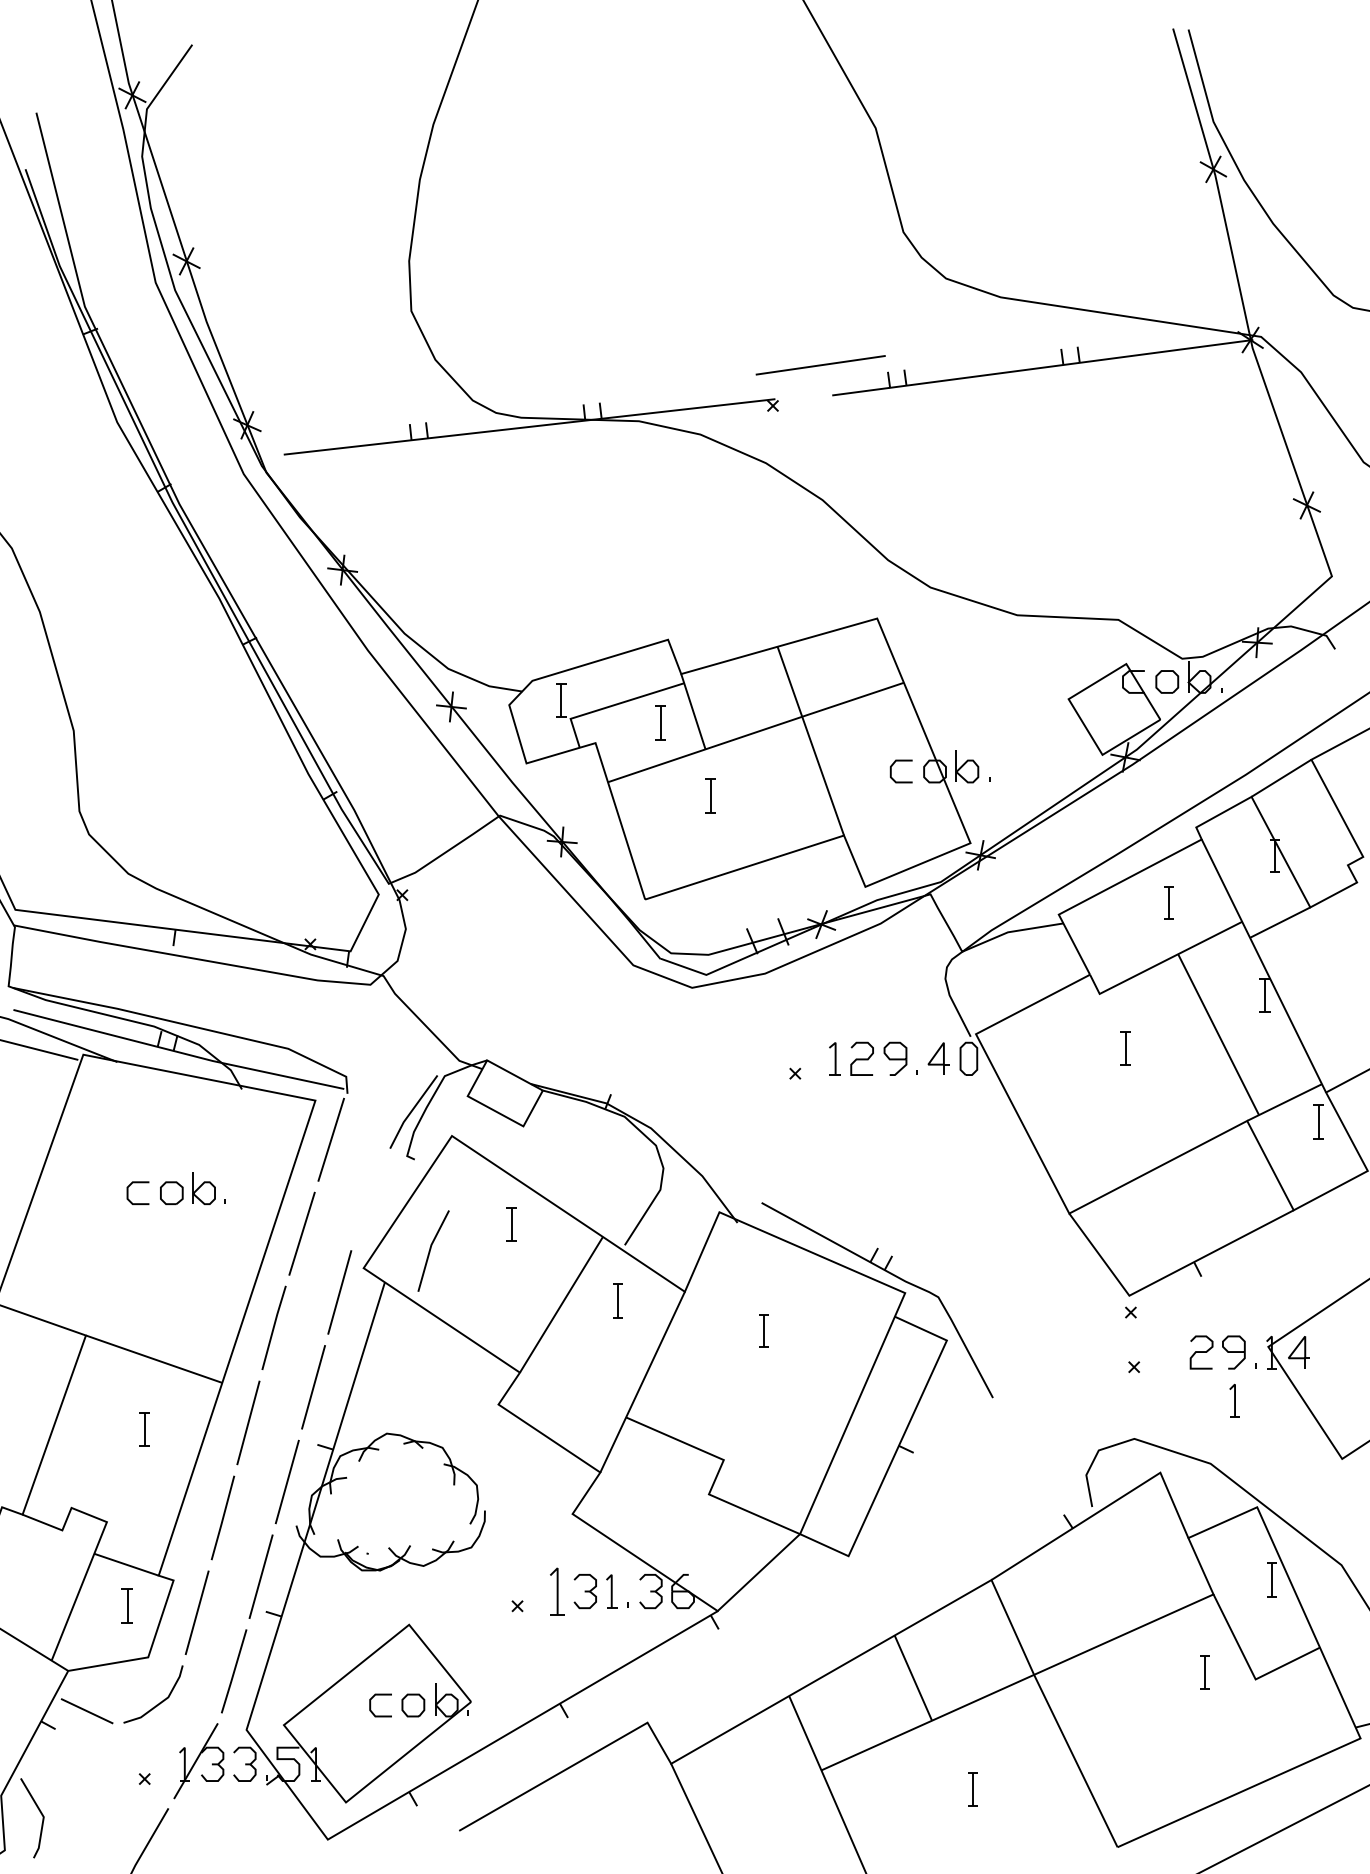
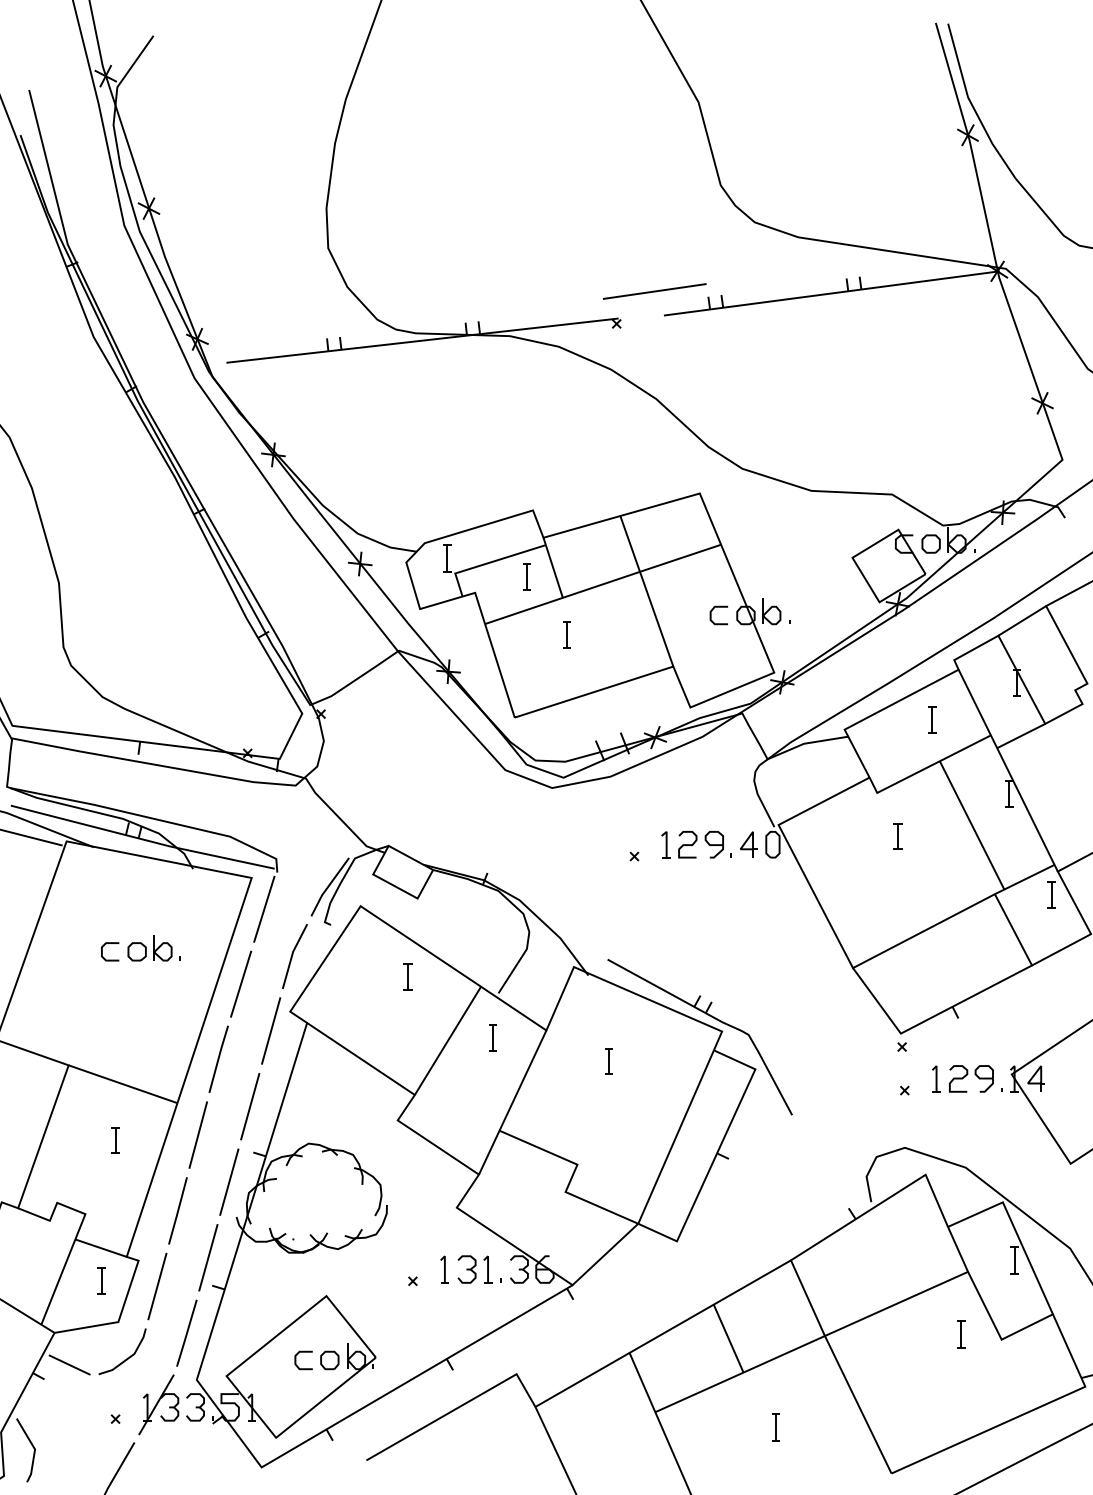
line: (431, 1249) -> (293, 955), moved
part: (1234, 1400) -> (936, 1078), moved
part: (557, 1591) -> (444, 1269), size x0.71

